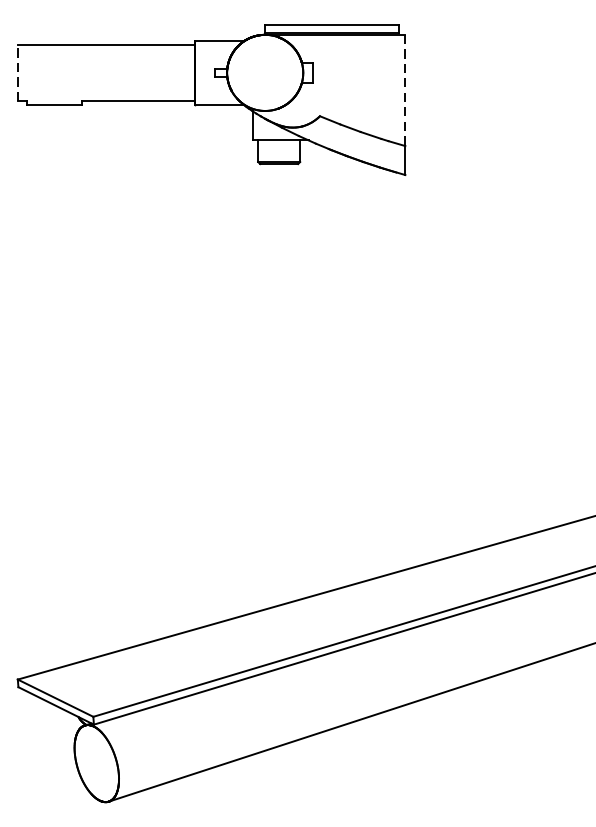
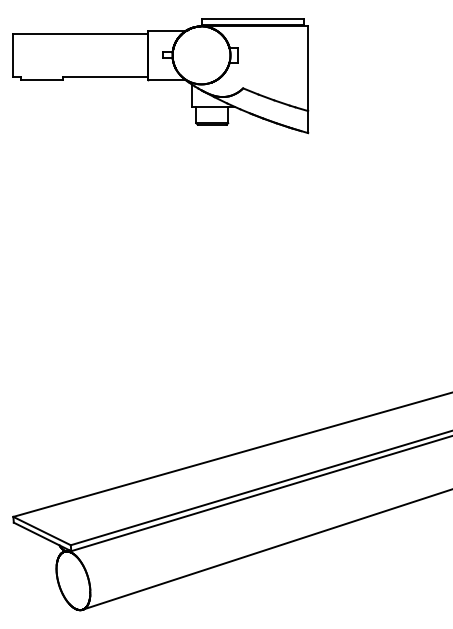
line: (17, 71) -> (13, 54), dashed -> solid
line: (405, 91) -> (308, 69), dashed -> solid

